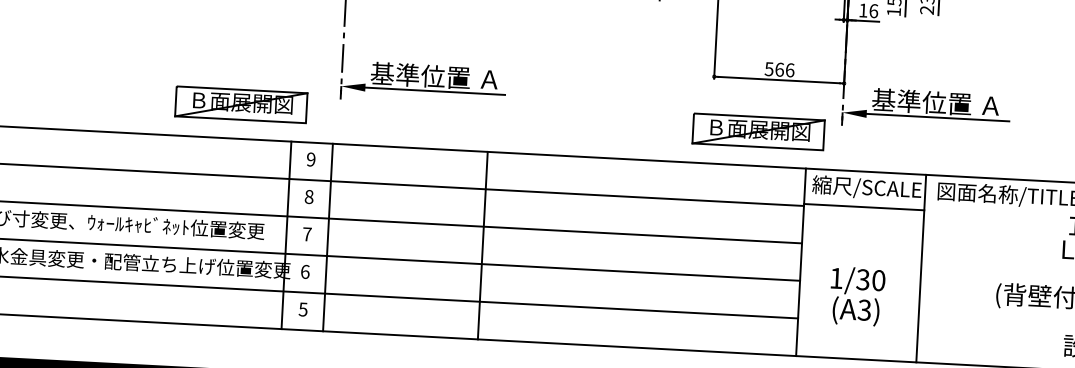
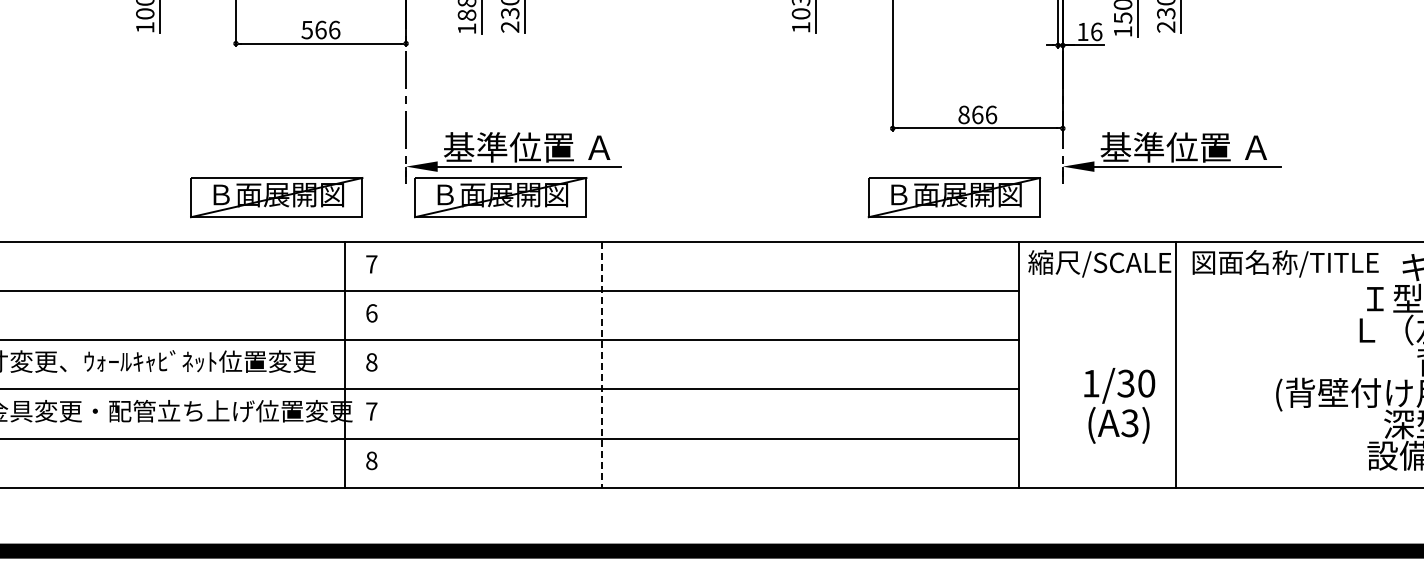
text: (768, 68) -> (963, 114), 566 -> 866
part: (412, 113) -> (500, 197), added
text: (310, 159) -> (371, 264), 9 -> 7
text: (309, 197) -> (371, 313), 8 -> 6
line: (864, 207) -> (1097, 288), removed
text: (307, 234) -> (371, 362), 7 -> 8
line: (328, 237) -> (399, 364), removed
line: (482, 245) -> (601, 365), solid -> dashed
text: (305, 271) -> (371, 411), 6 -> 7
text: (857, 296) -> (1119, 405), moved
text: (303, 309) -> (371, 460), 5 -> 8

